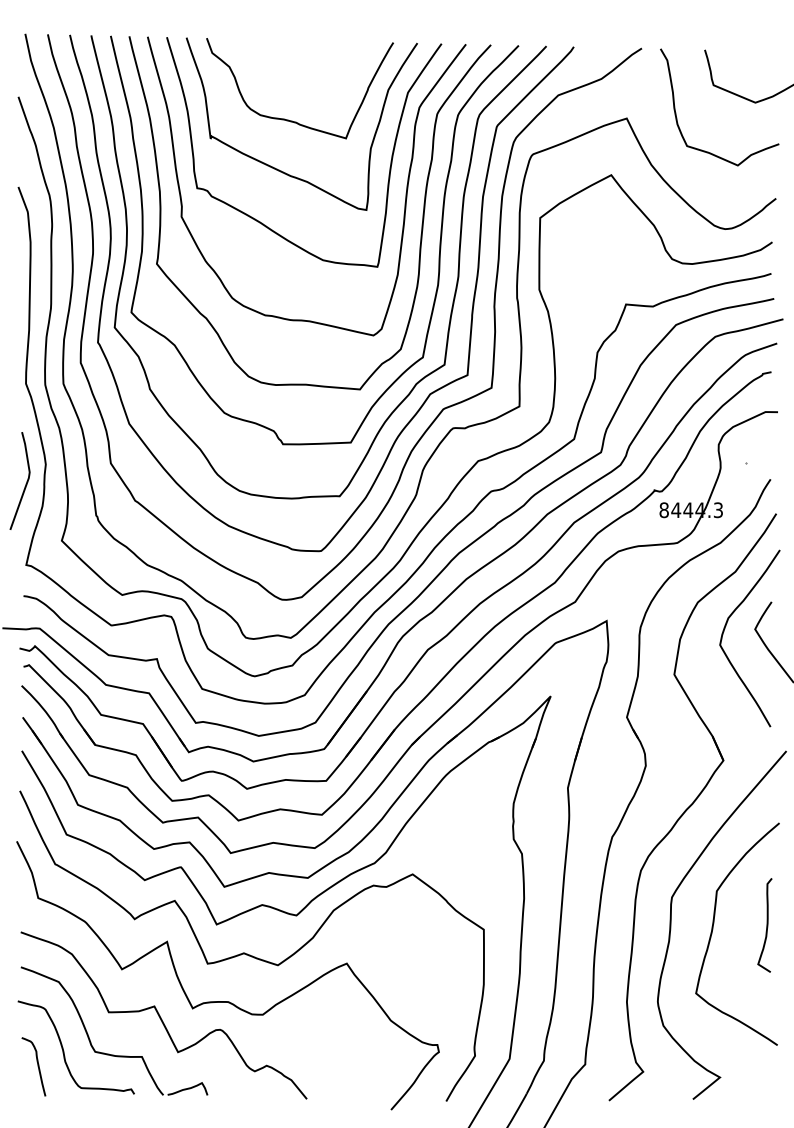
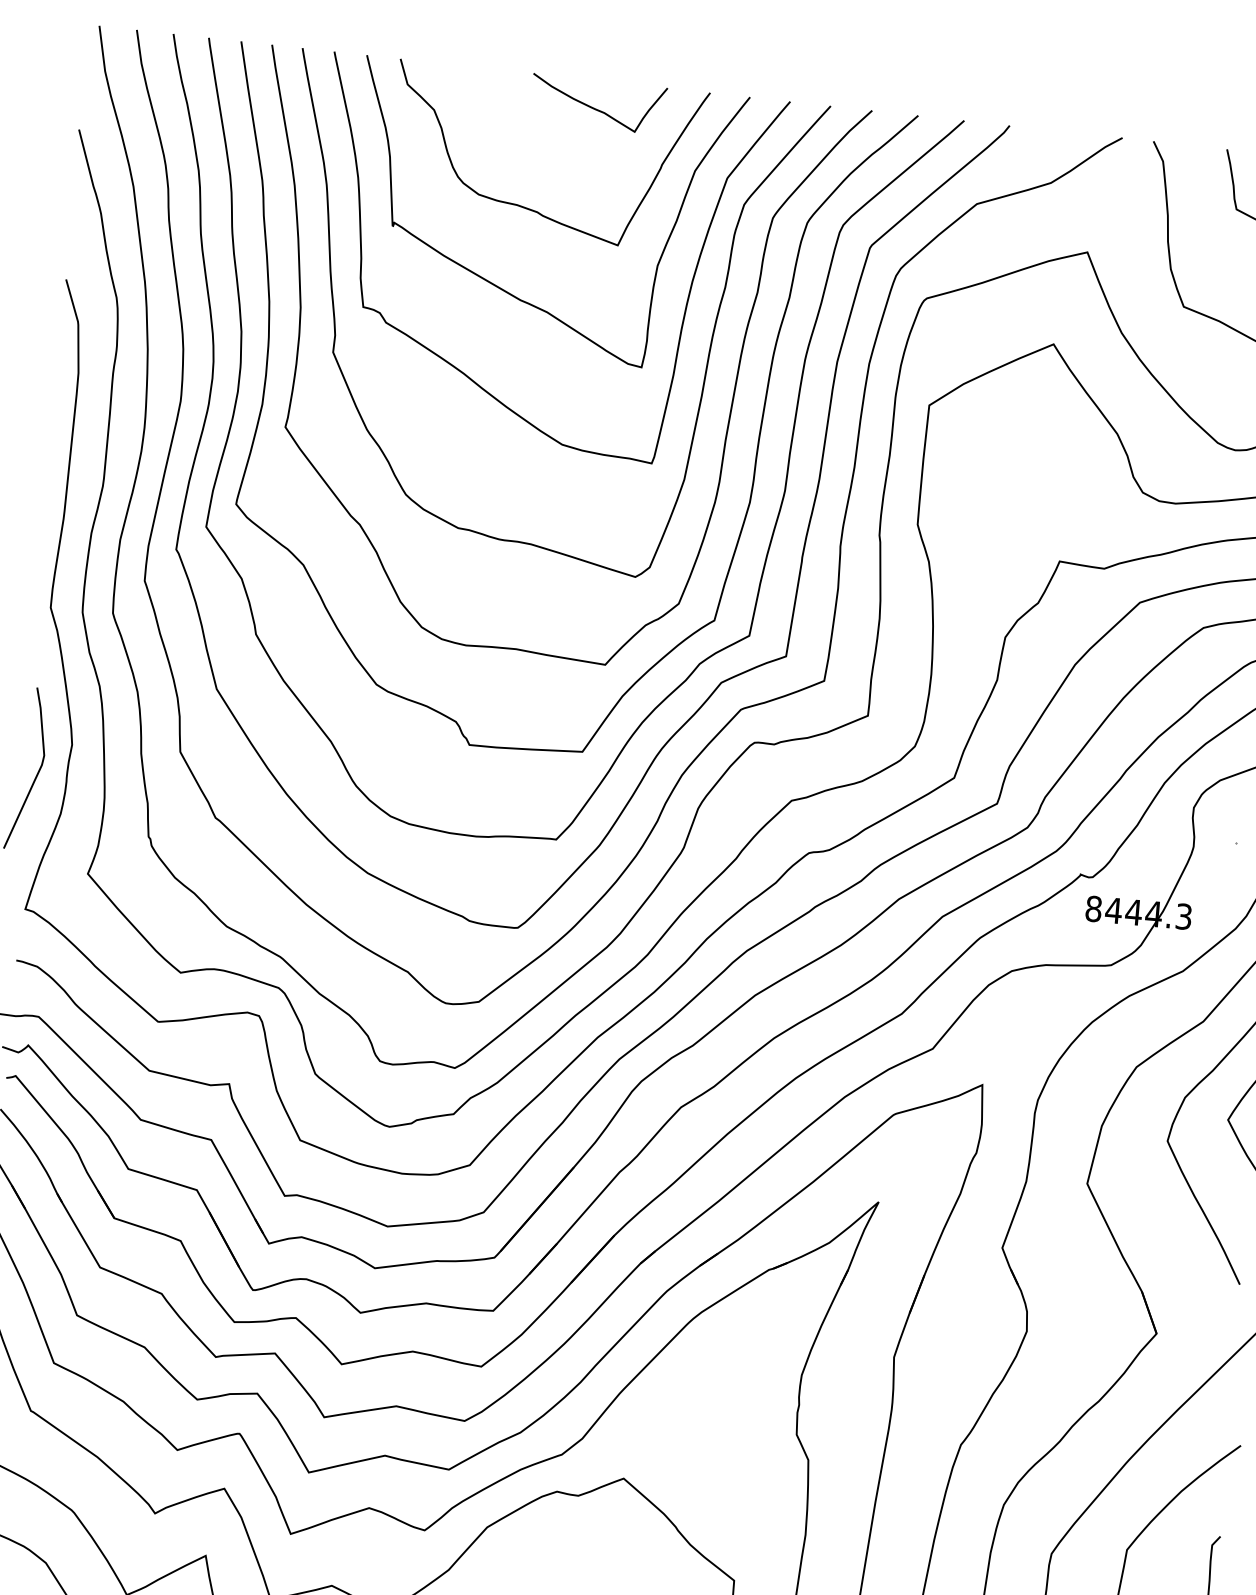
curve: (327, 57) -> (598, 108), added

